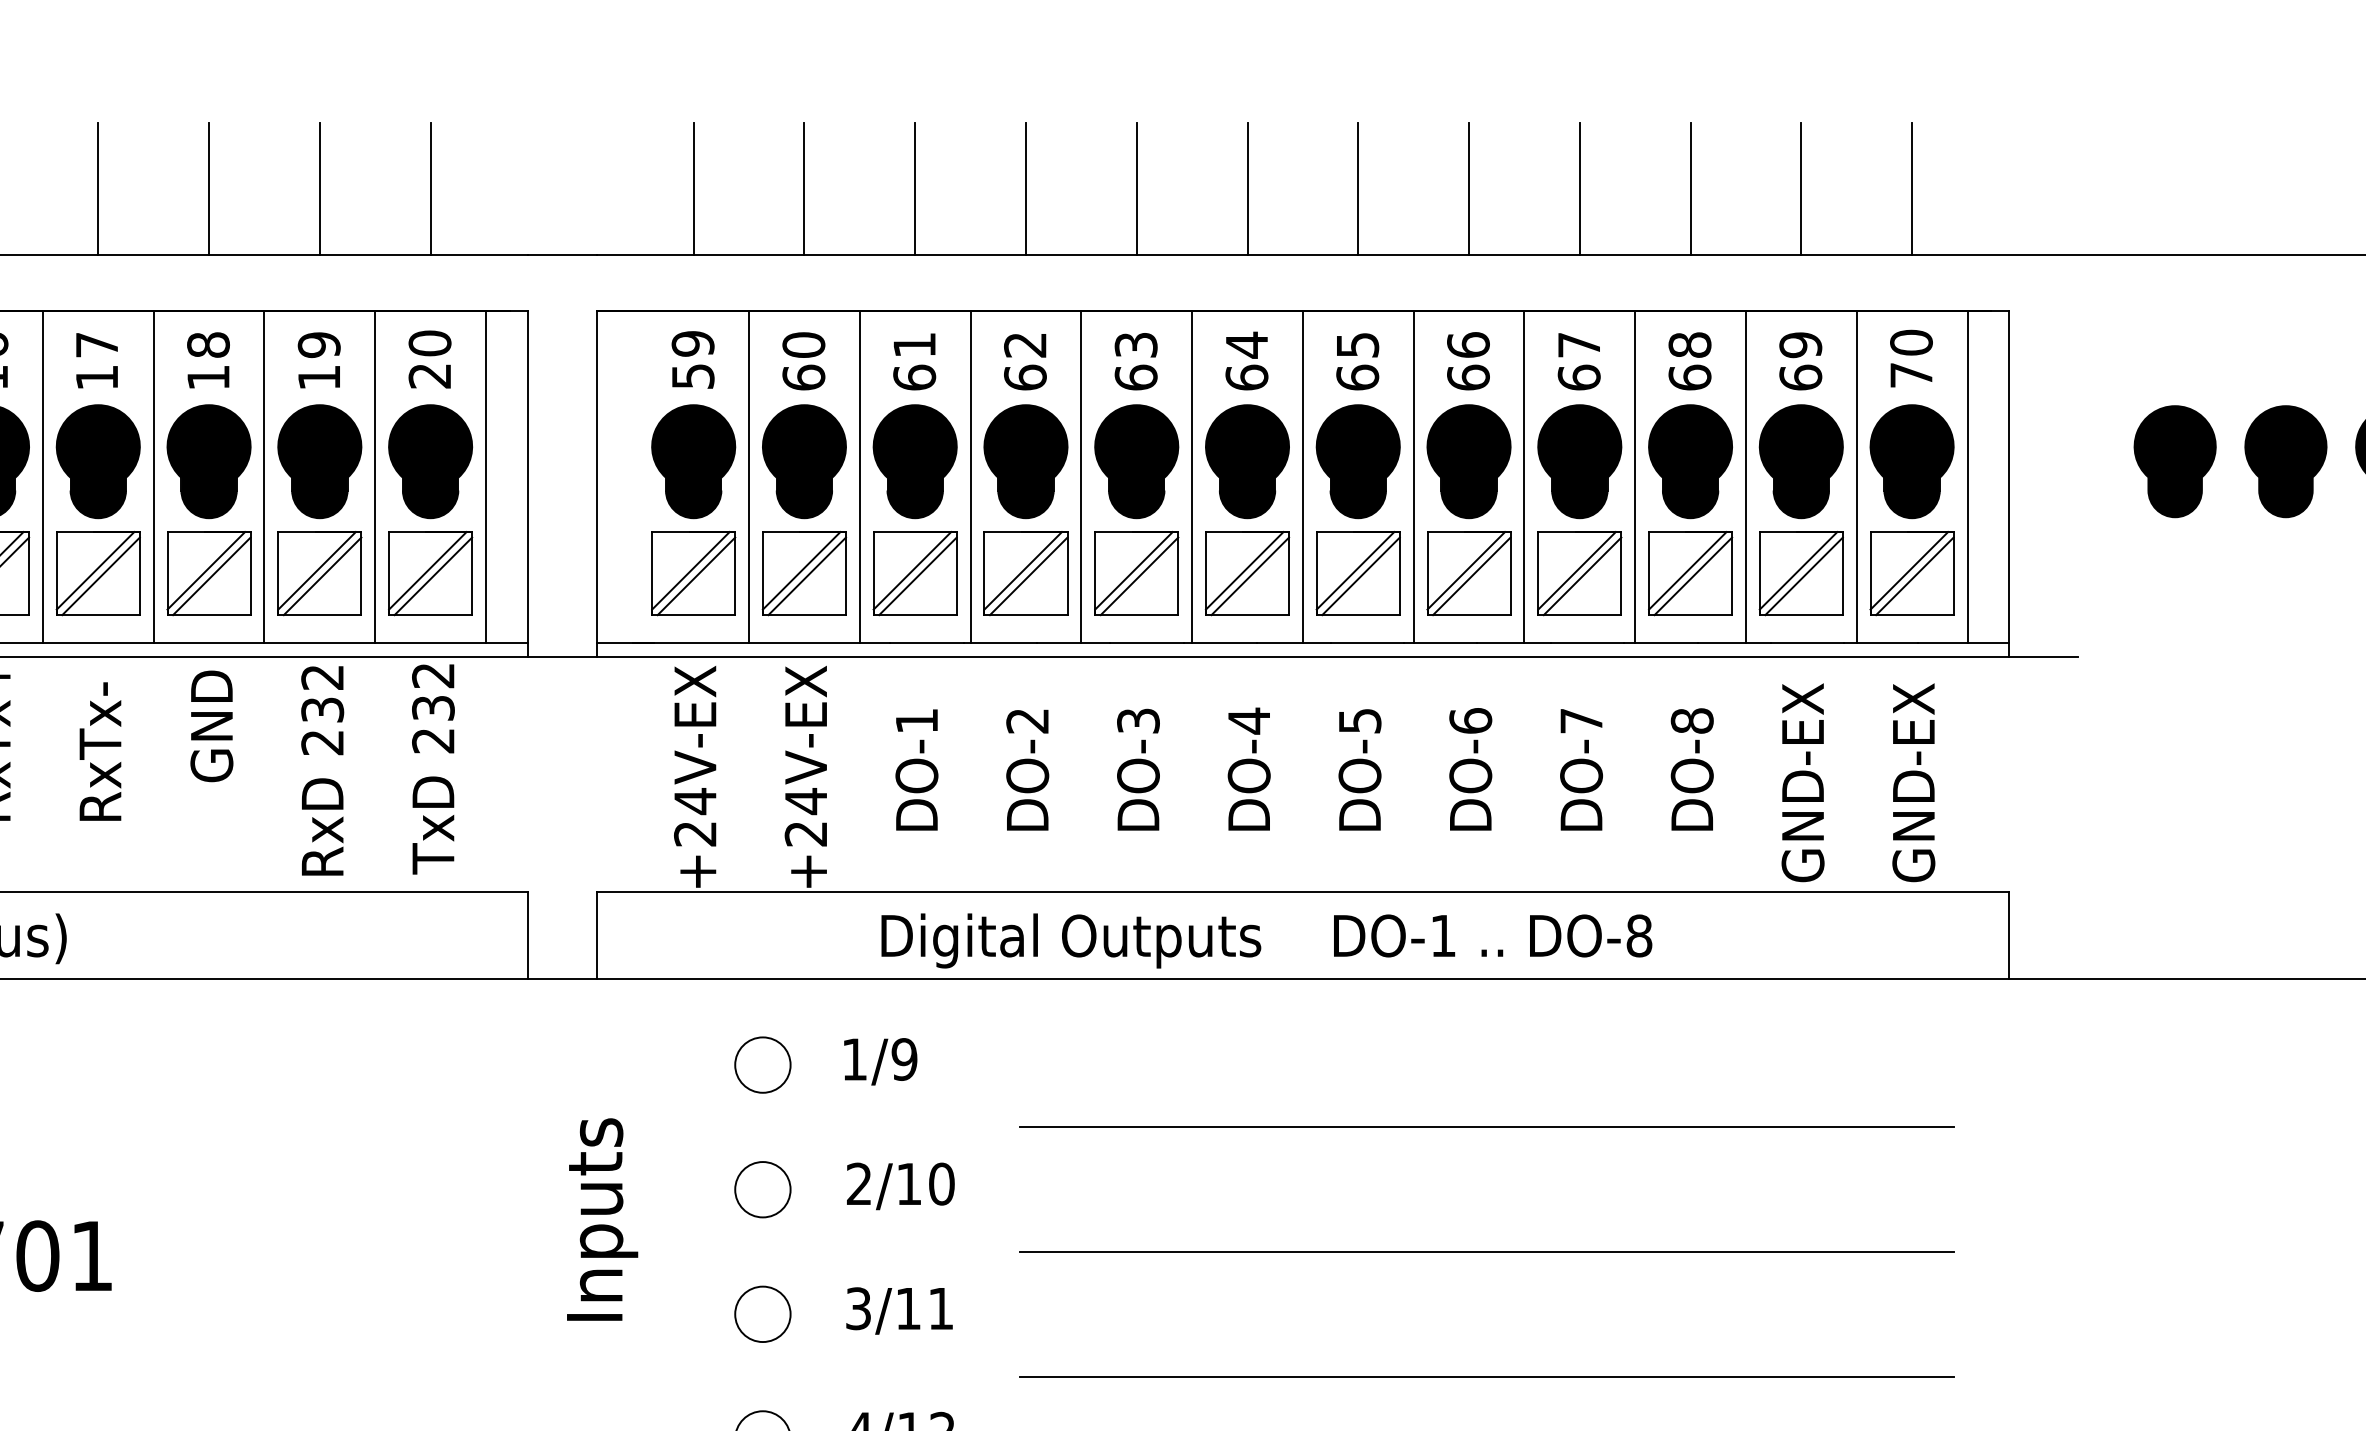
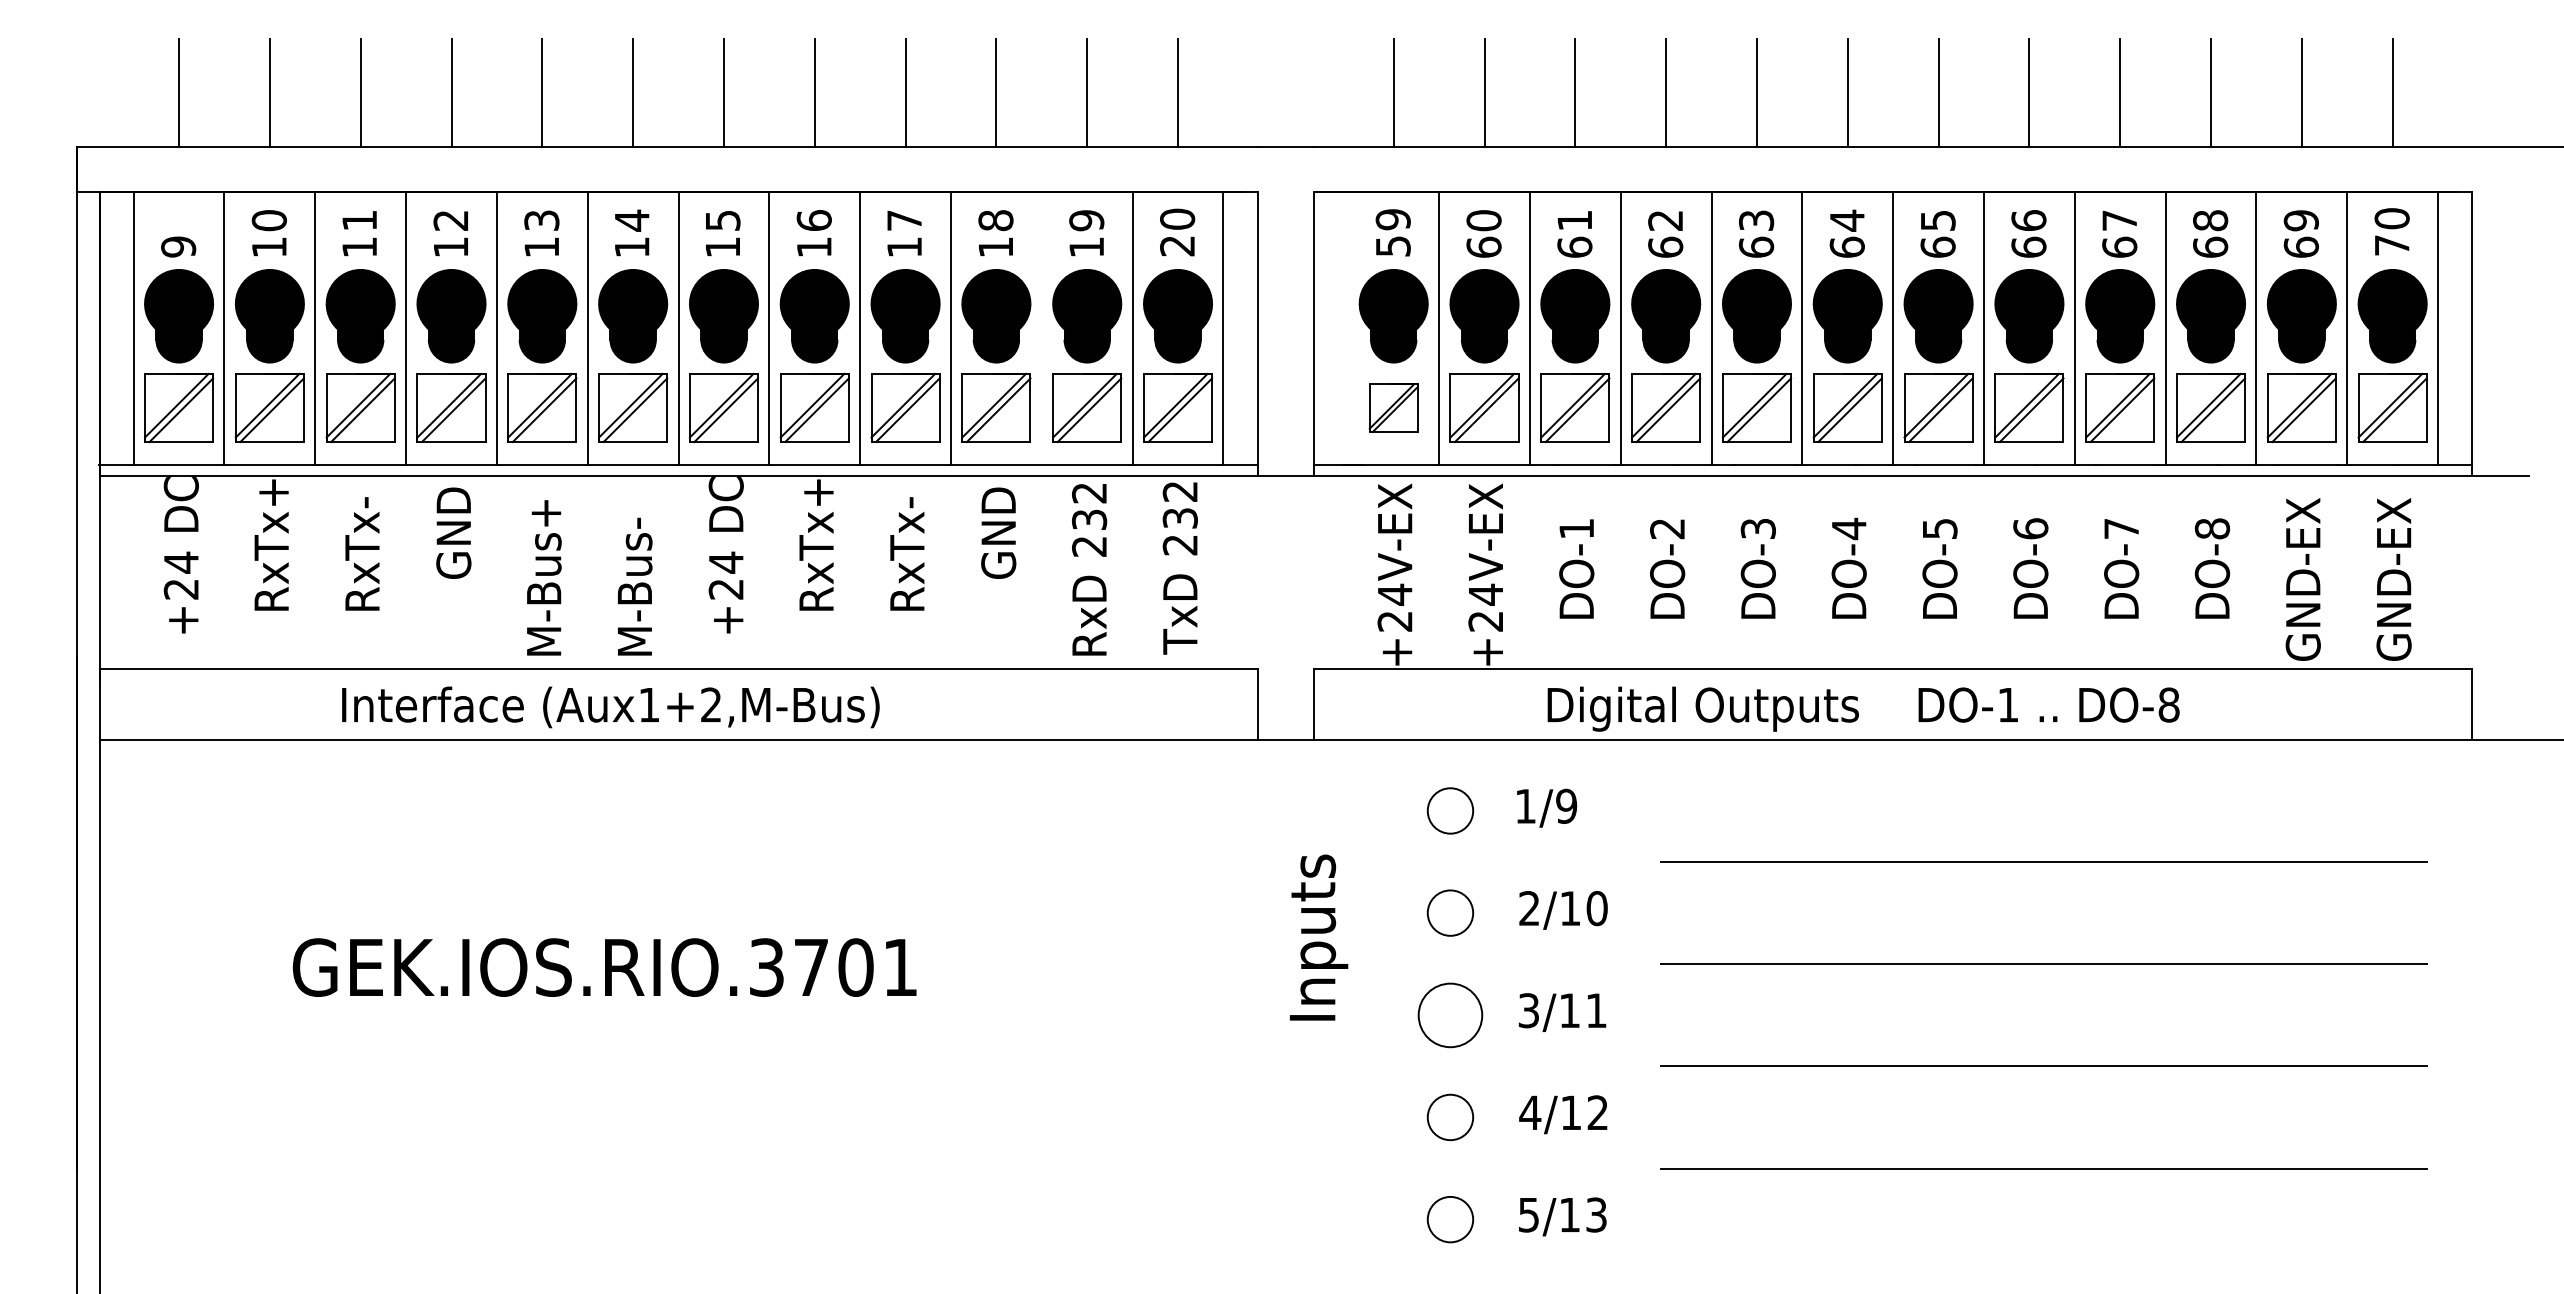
line: (264, 476) -> (1041, 328), removed
part: (693, 572) -> (1393, 407), size x0.7
circle: (762, 1313) -> (1450, 1014), size x1.4

